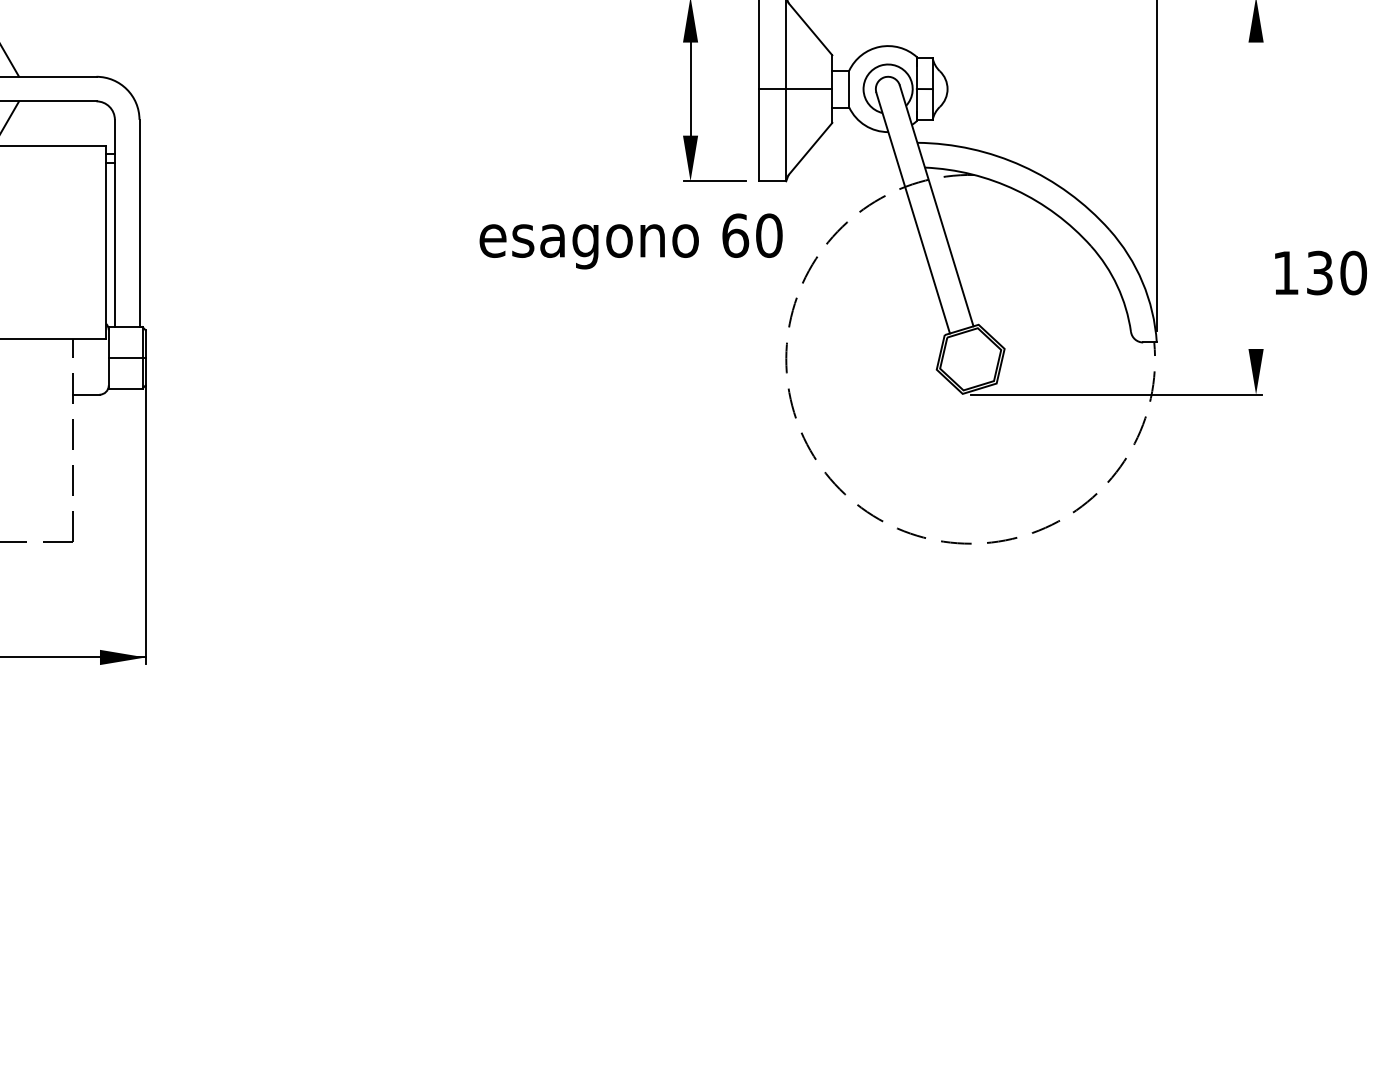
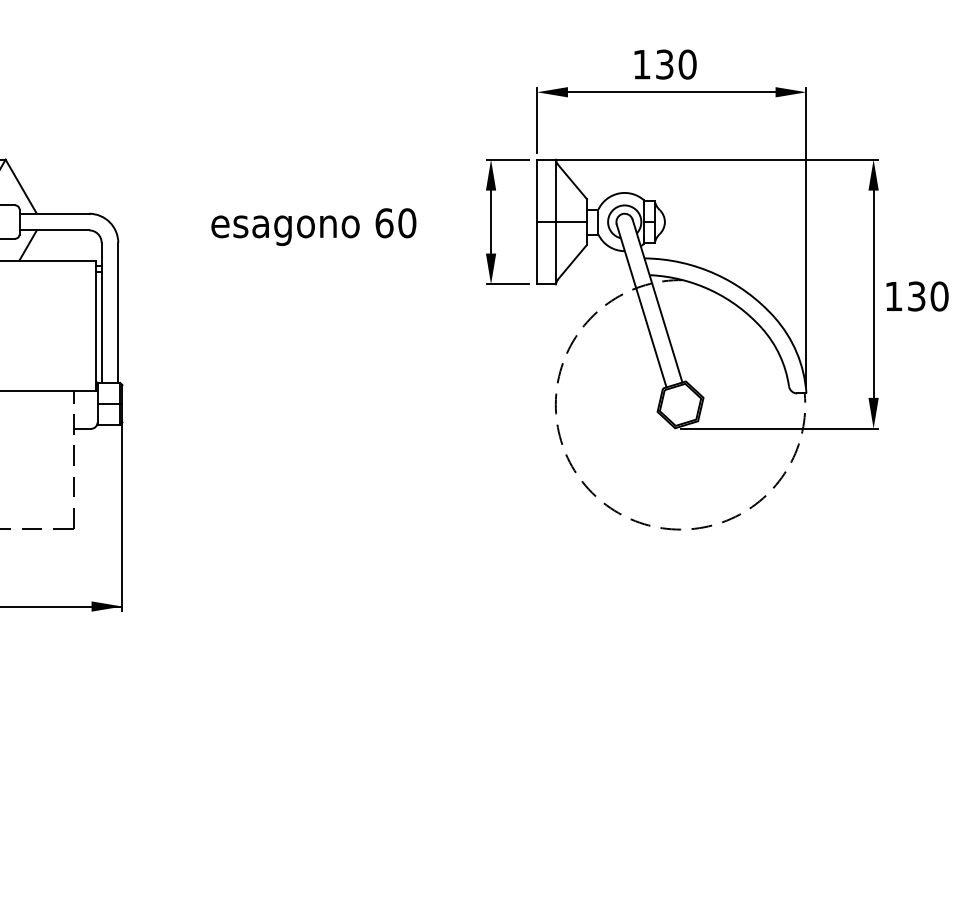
line: (1255, 199) -> (873, 296), added
text: (630, 240) -> (313, 226), moved
text: (1320, 273) -> (917, 296), moved

